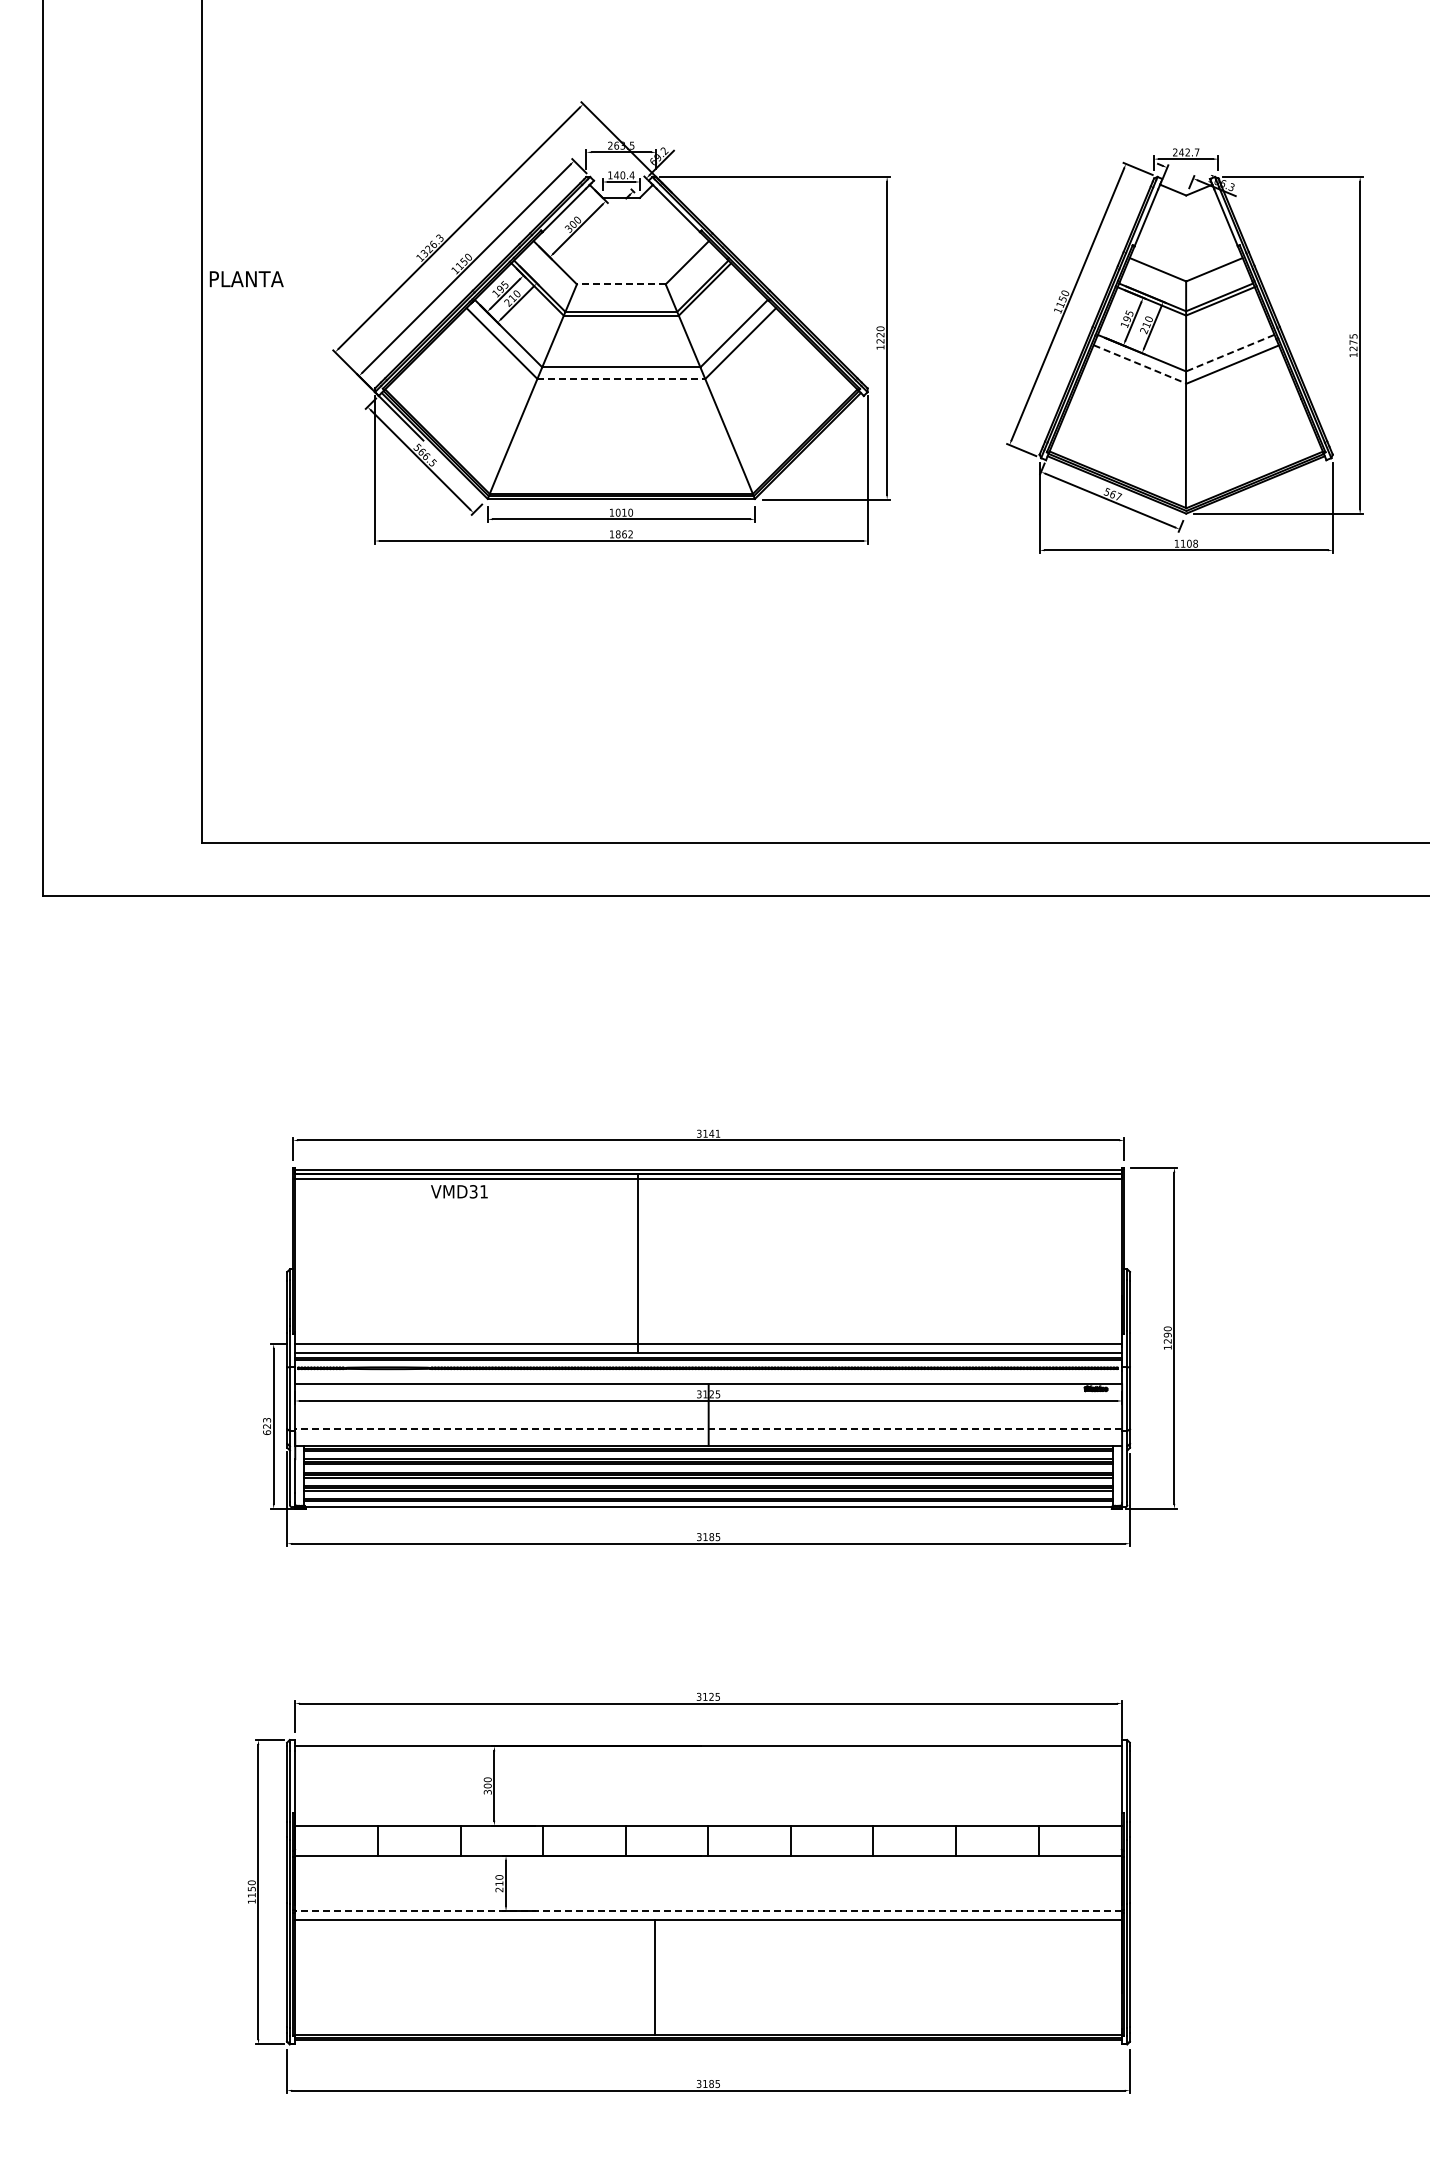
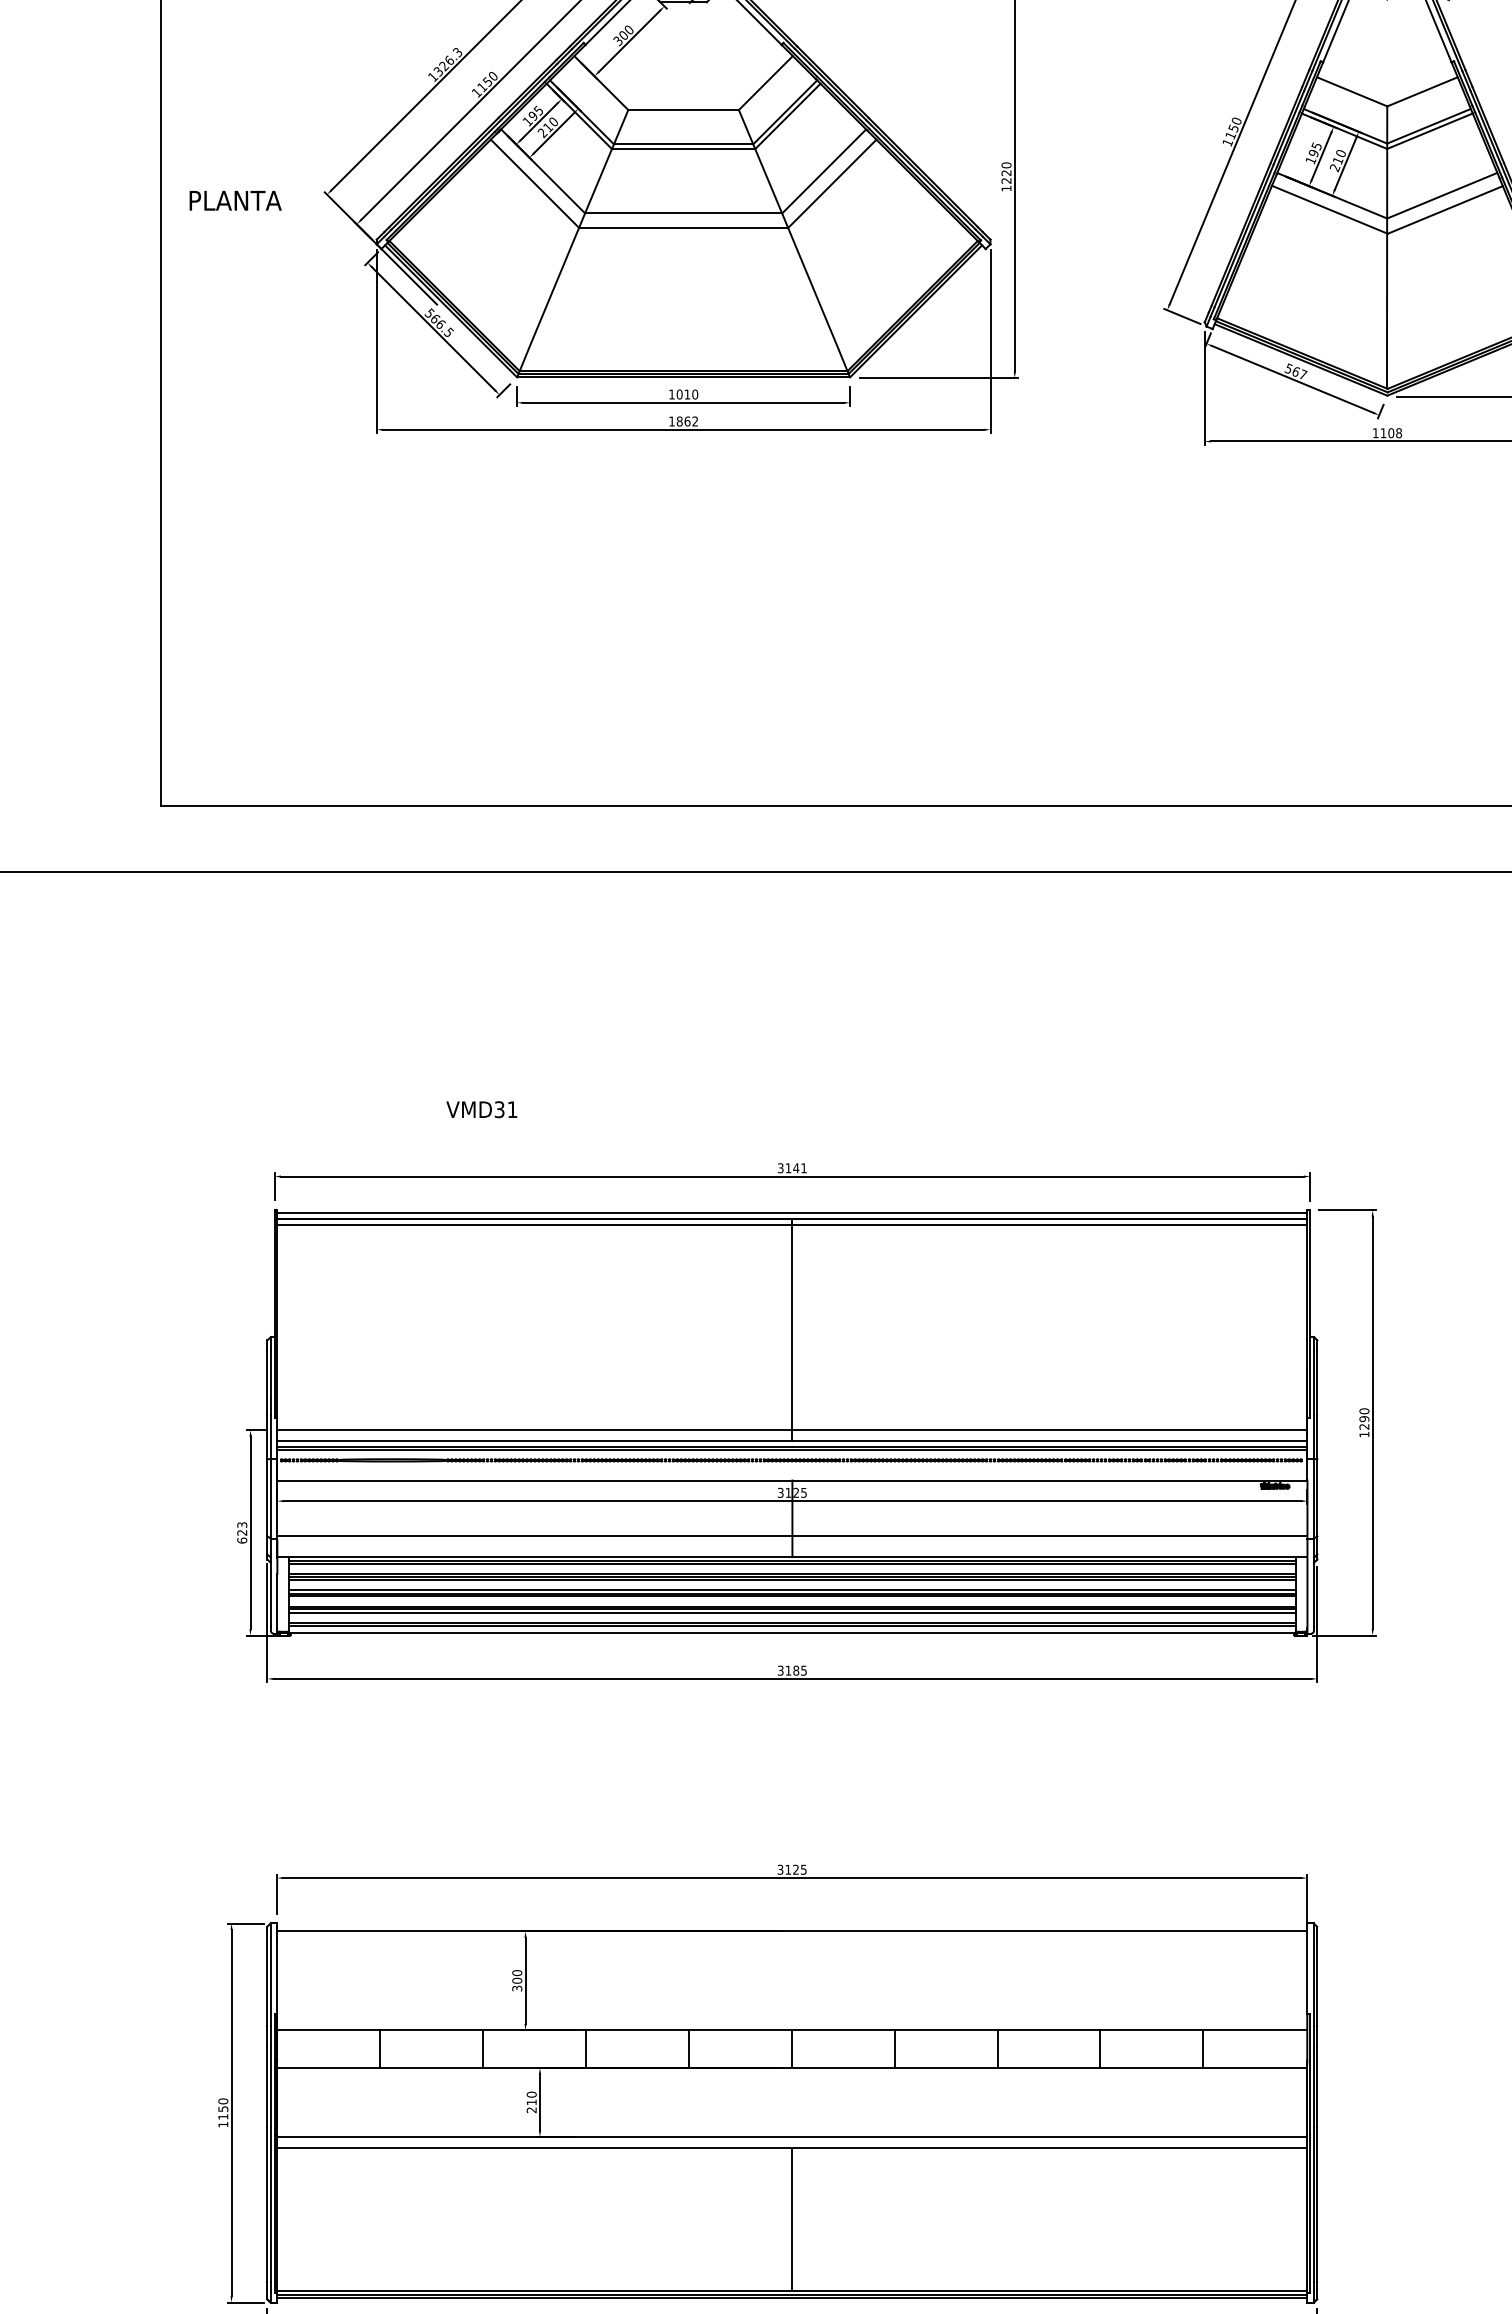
text: (246, 279) -> (235, 201), moved
line: (620, 284) -> (682, 110), dashed -> solid
line: (1230, 353) -> (1442, 196), dashed -> solid
line: (1140, 364) -> (1330, 209), dashed -> solid
line: (621, 379) -> (683, 228), dashed -> solid
text: (459, 1191) -> (481, 1109), moved
line: (637, 1263) -> (792, 1329), moved
line: (708, 1428) -> (792, 1535), dashed -> solid
line: (707, 1911) -> (790, 2137), dashed -> solid
line: (655, 1977) -> (792, 2219), moved

